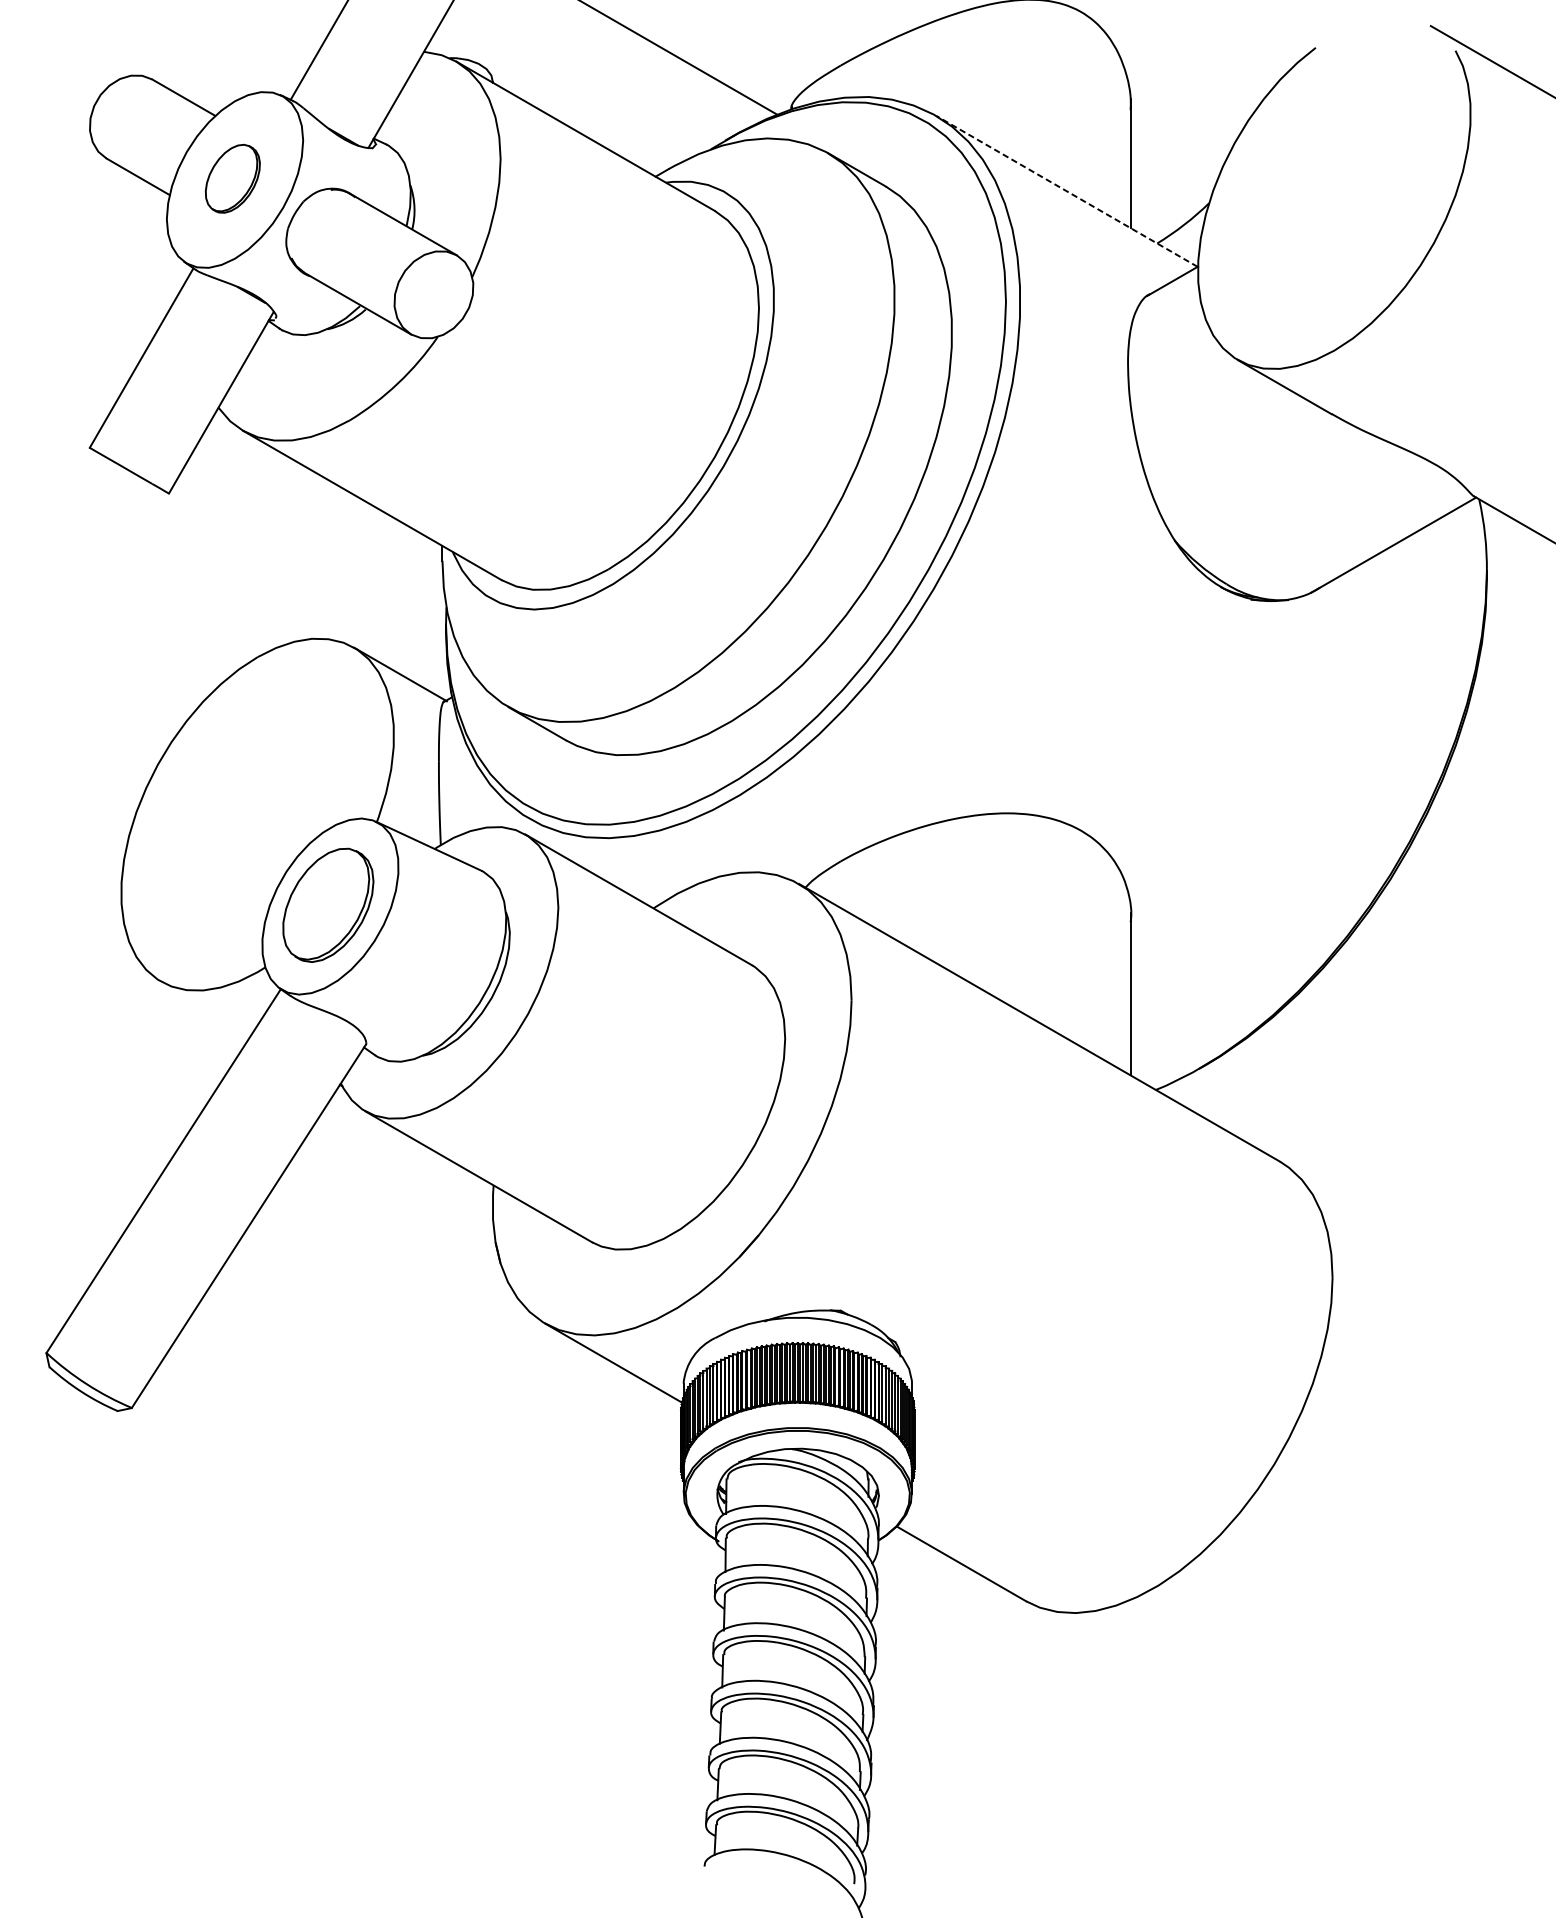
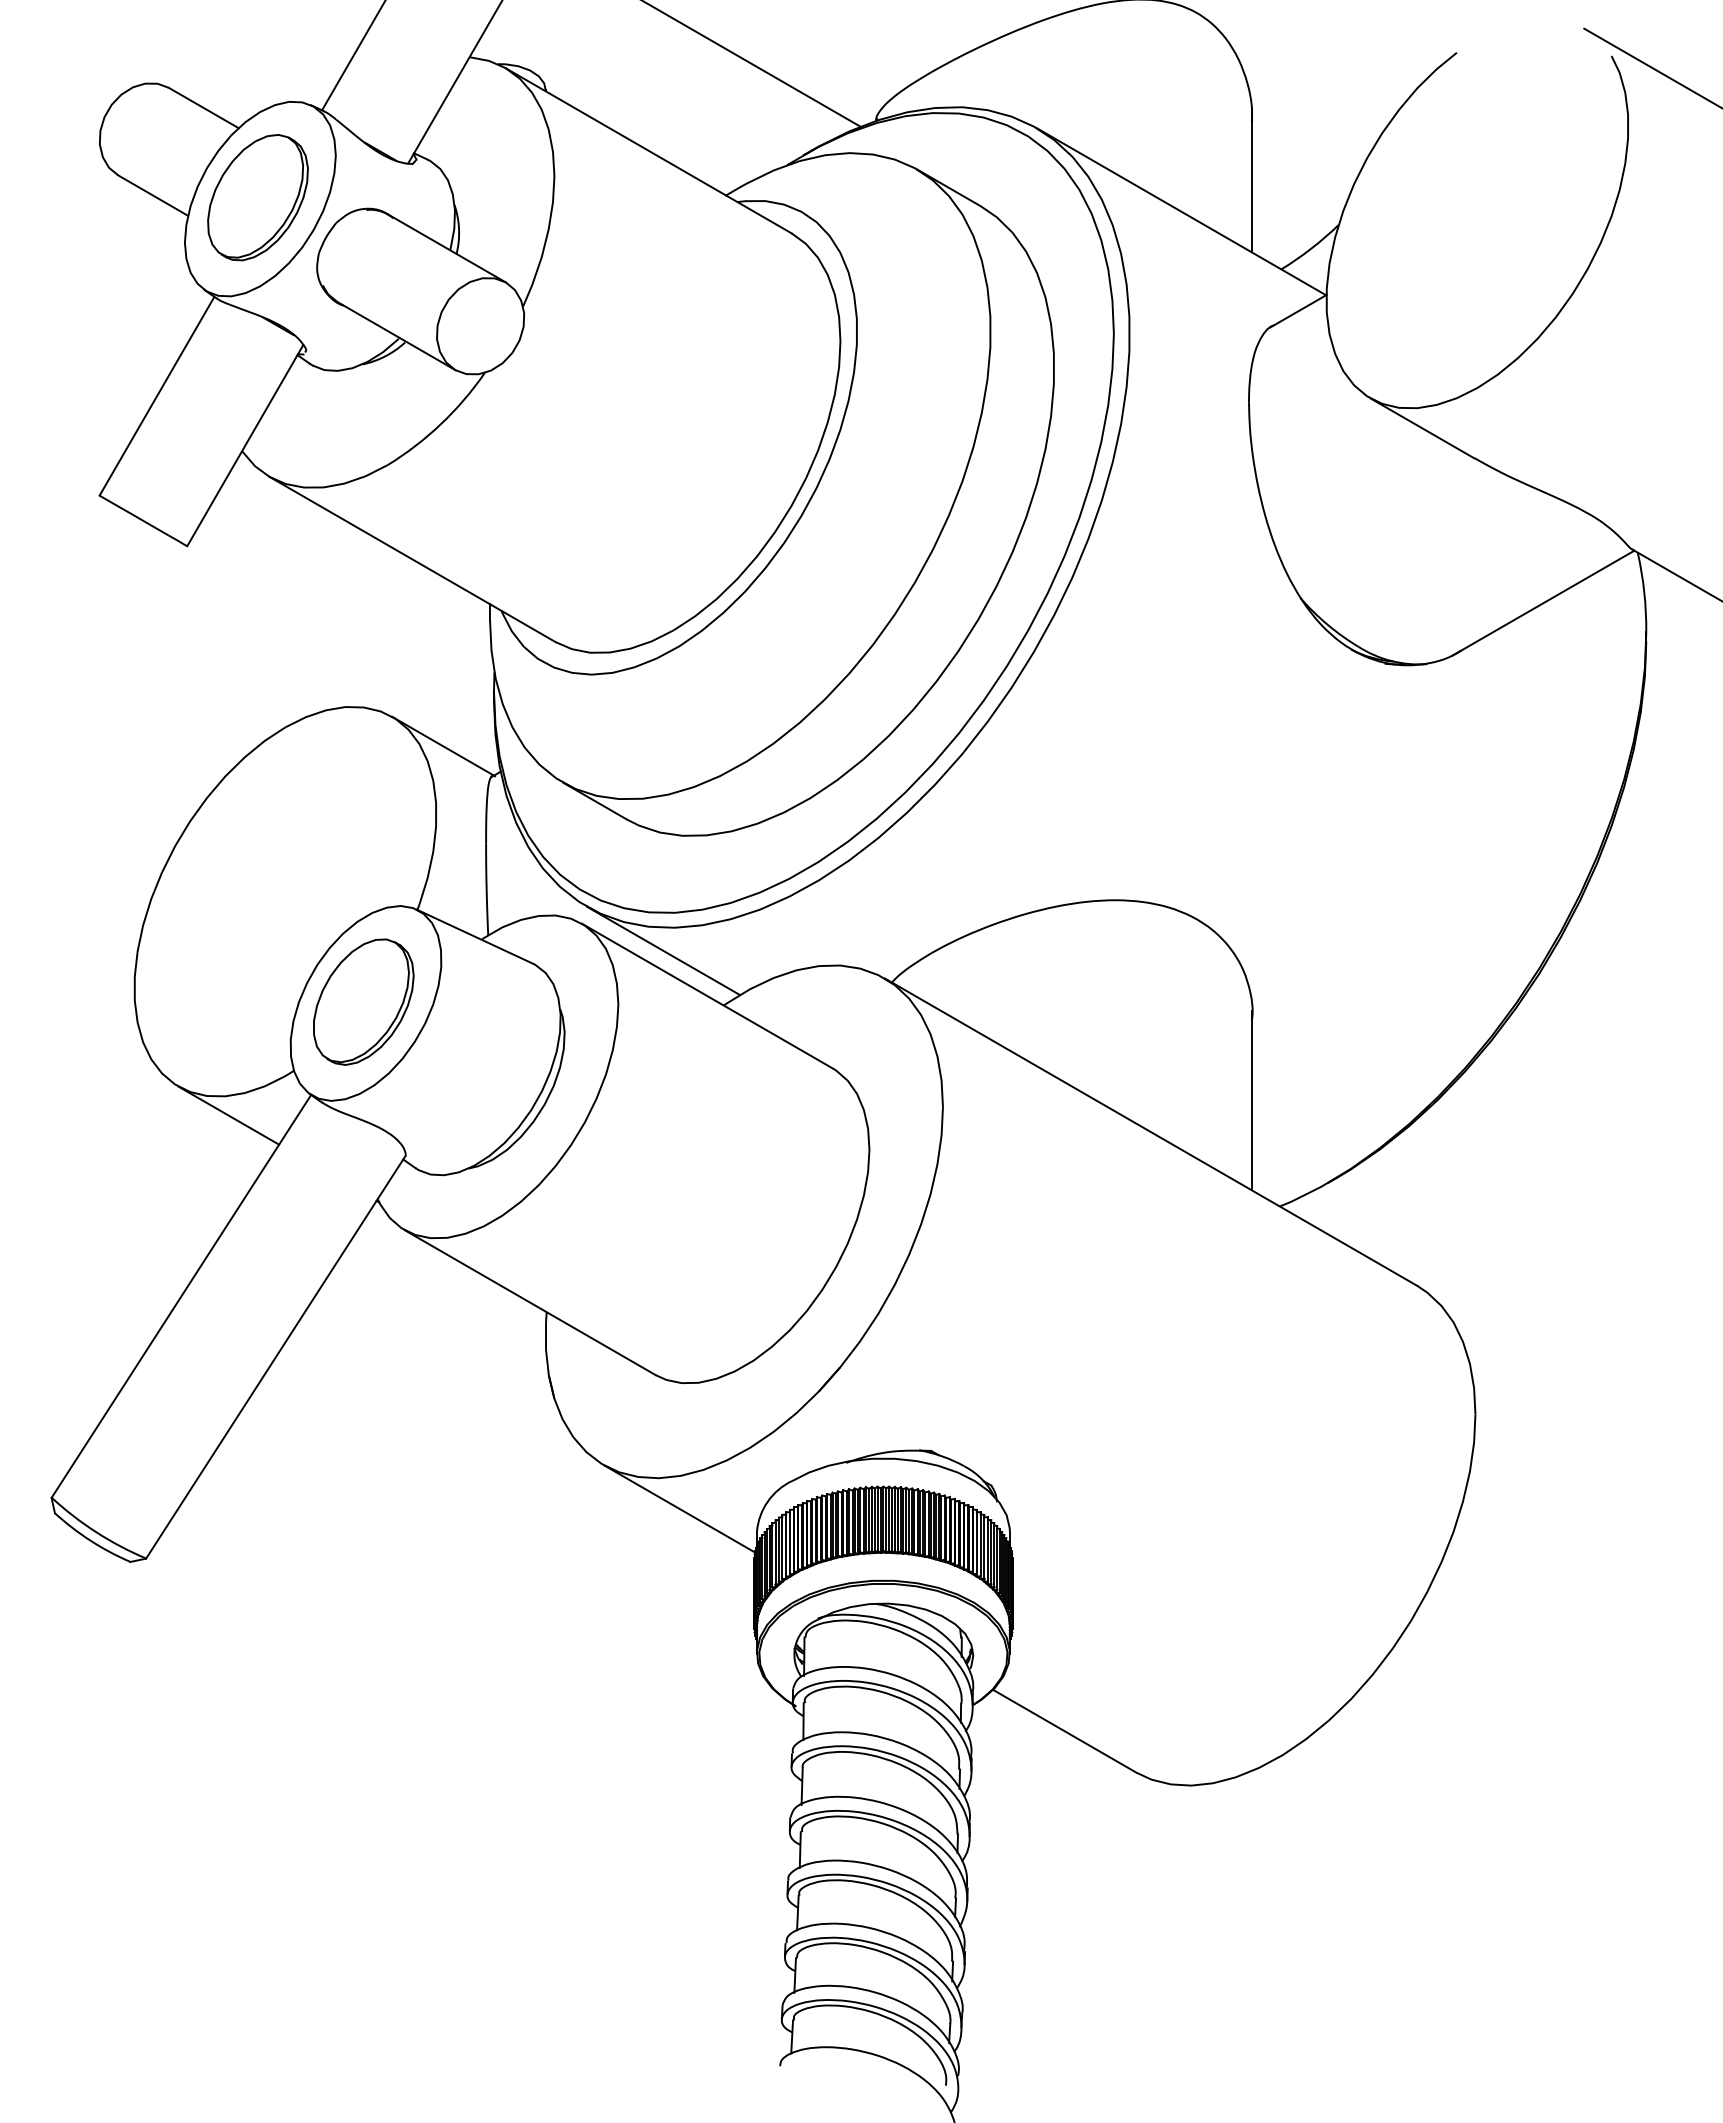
part: (232, 178) -> (257, 197), size x1.67
line: (1066, 191) -> (1180, 211), dashed -> solid
line: (599, 858) -> (663, 950), added
line: (206, 1007) -> (228, 1115), added

